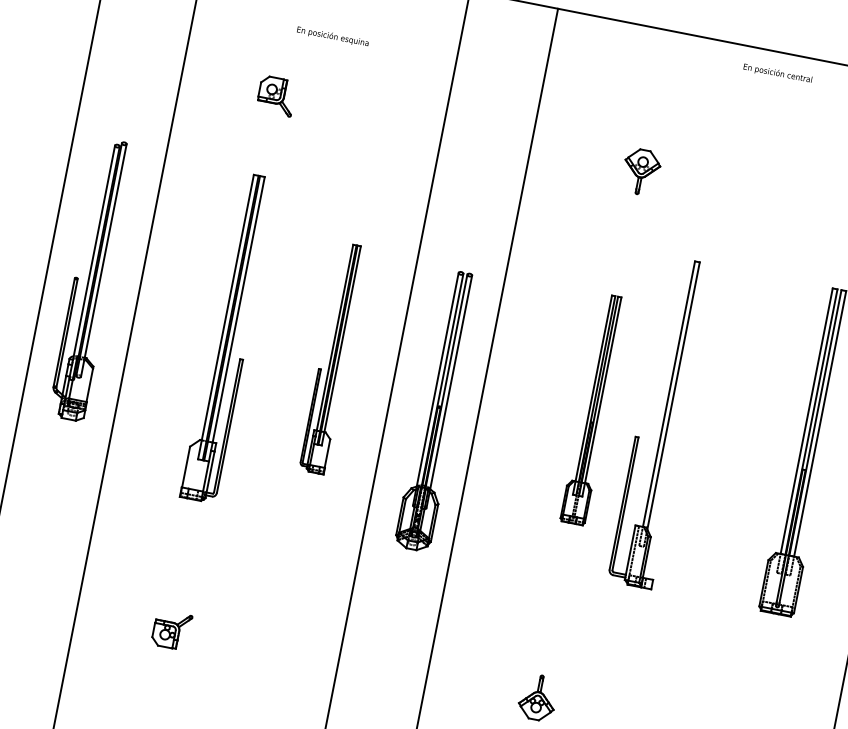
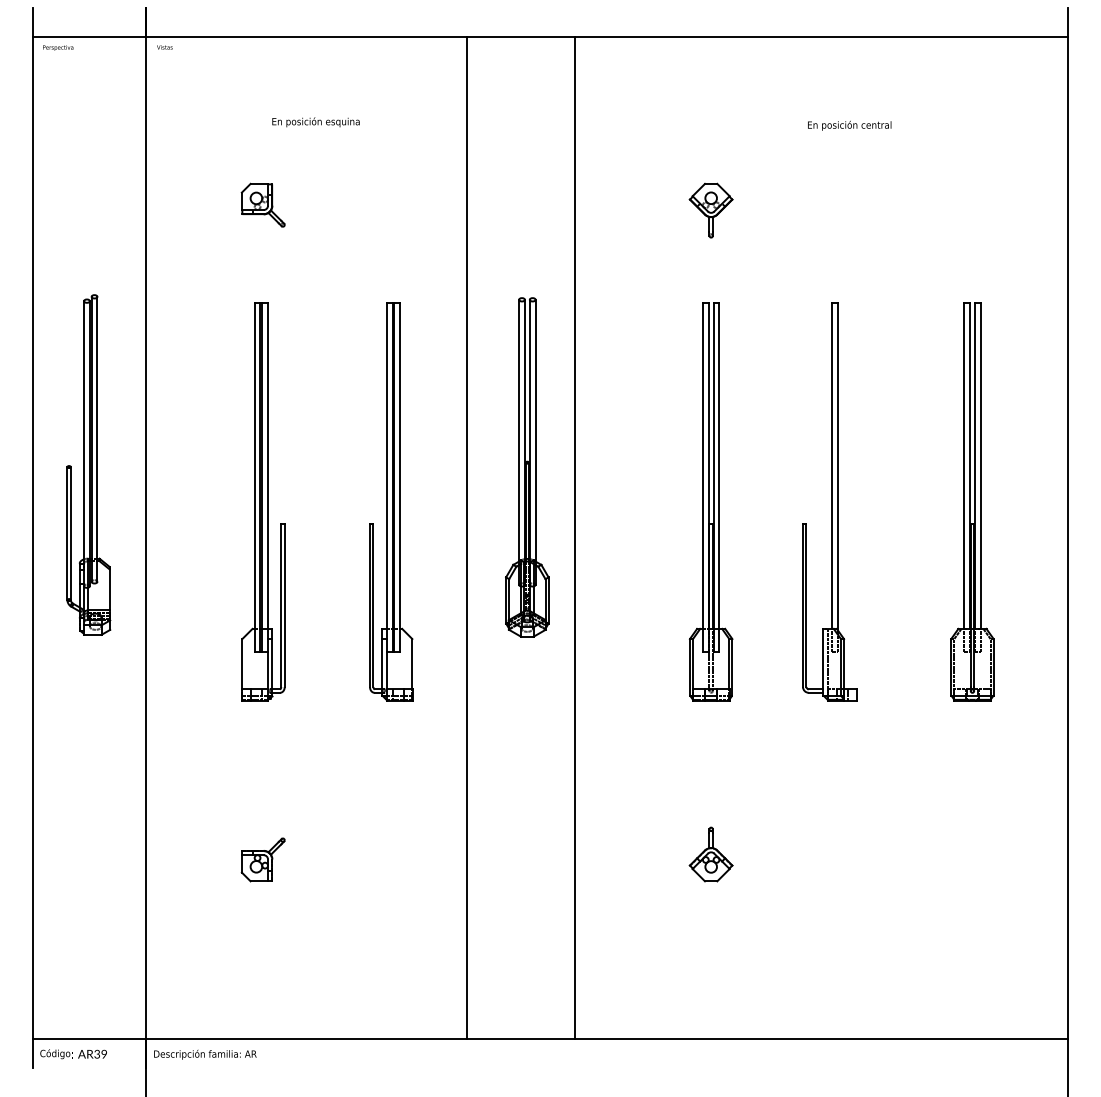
text: (777, 73) -> (849, 125), moved
part: (333, 358) -> (391, 501), size x1.43
part: (594, 409) -> (710, 501), size x1.43
part: (438, 411) -> (527, 467), moved
part: (660, 422) -> (829, 501), moved

